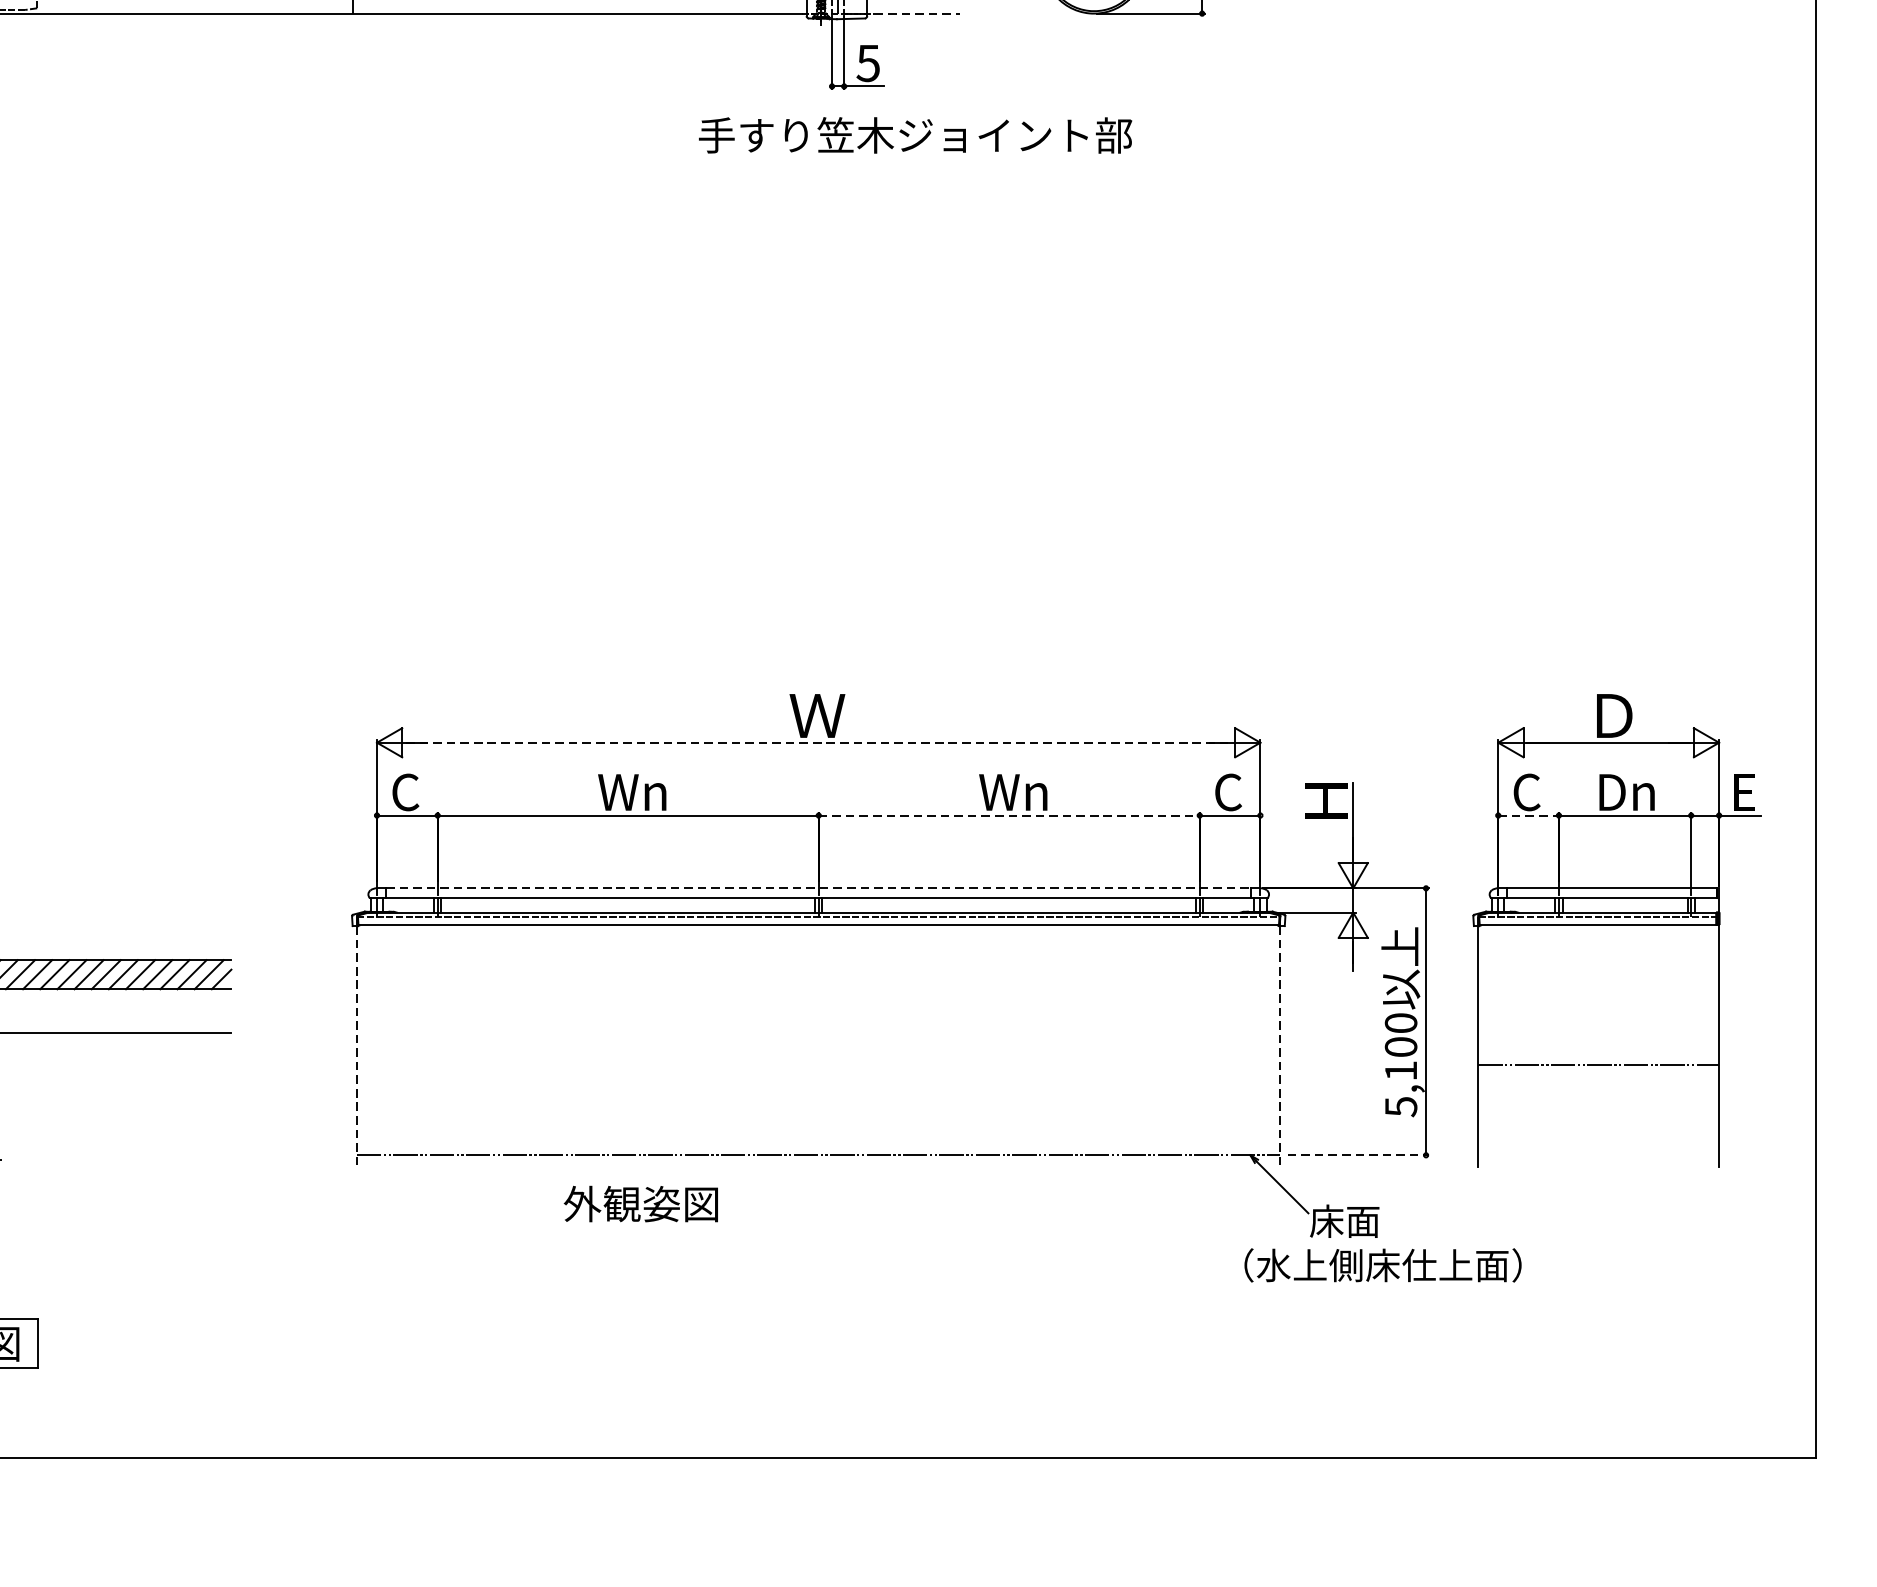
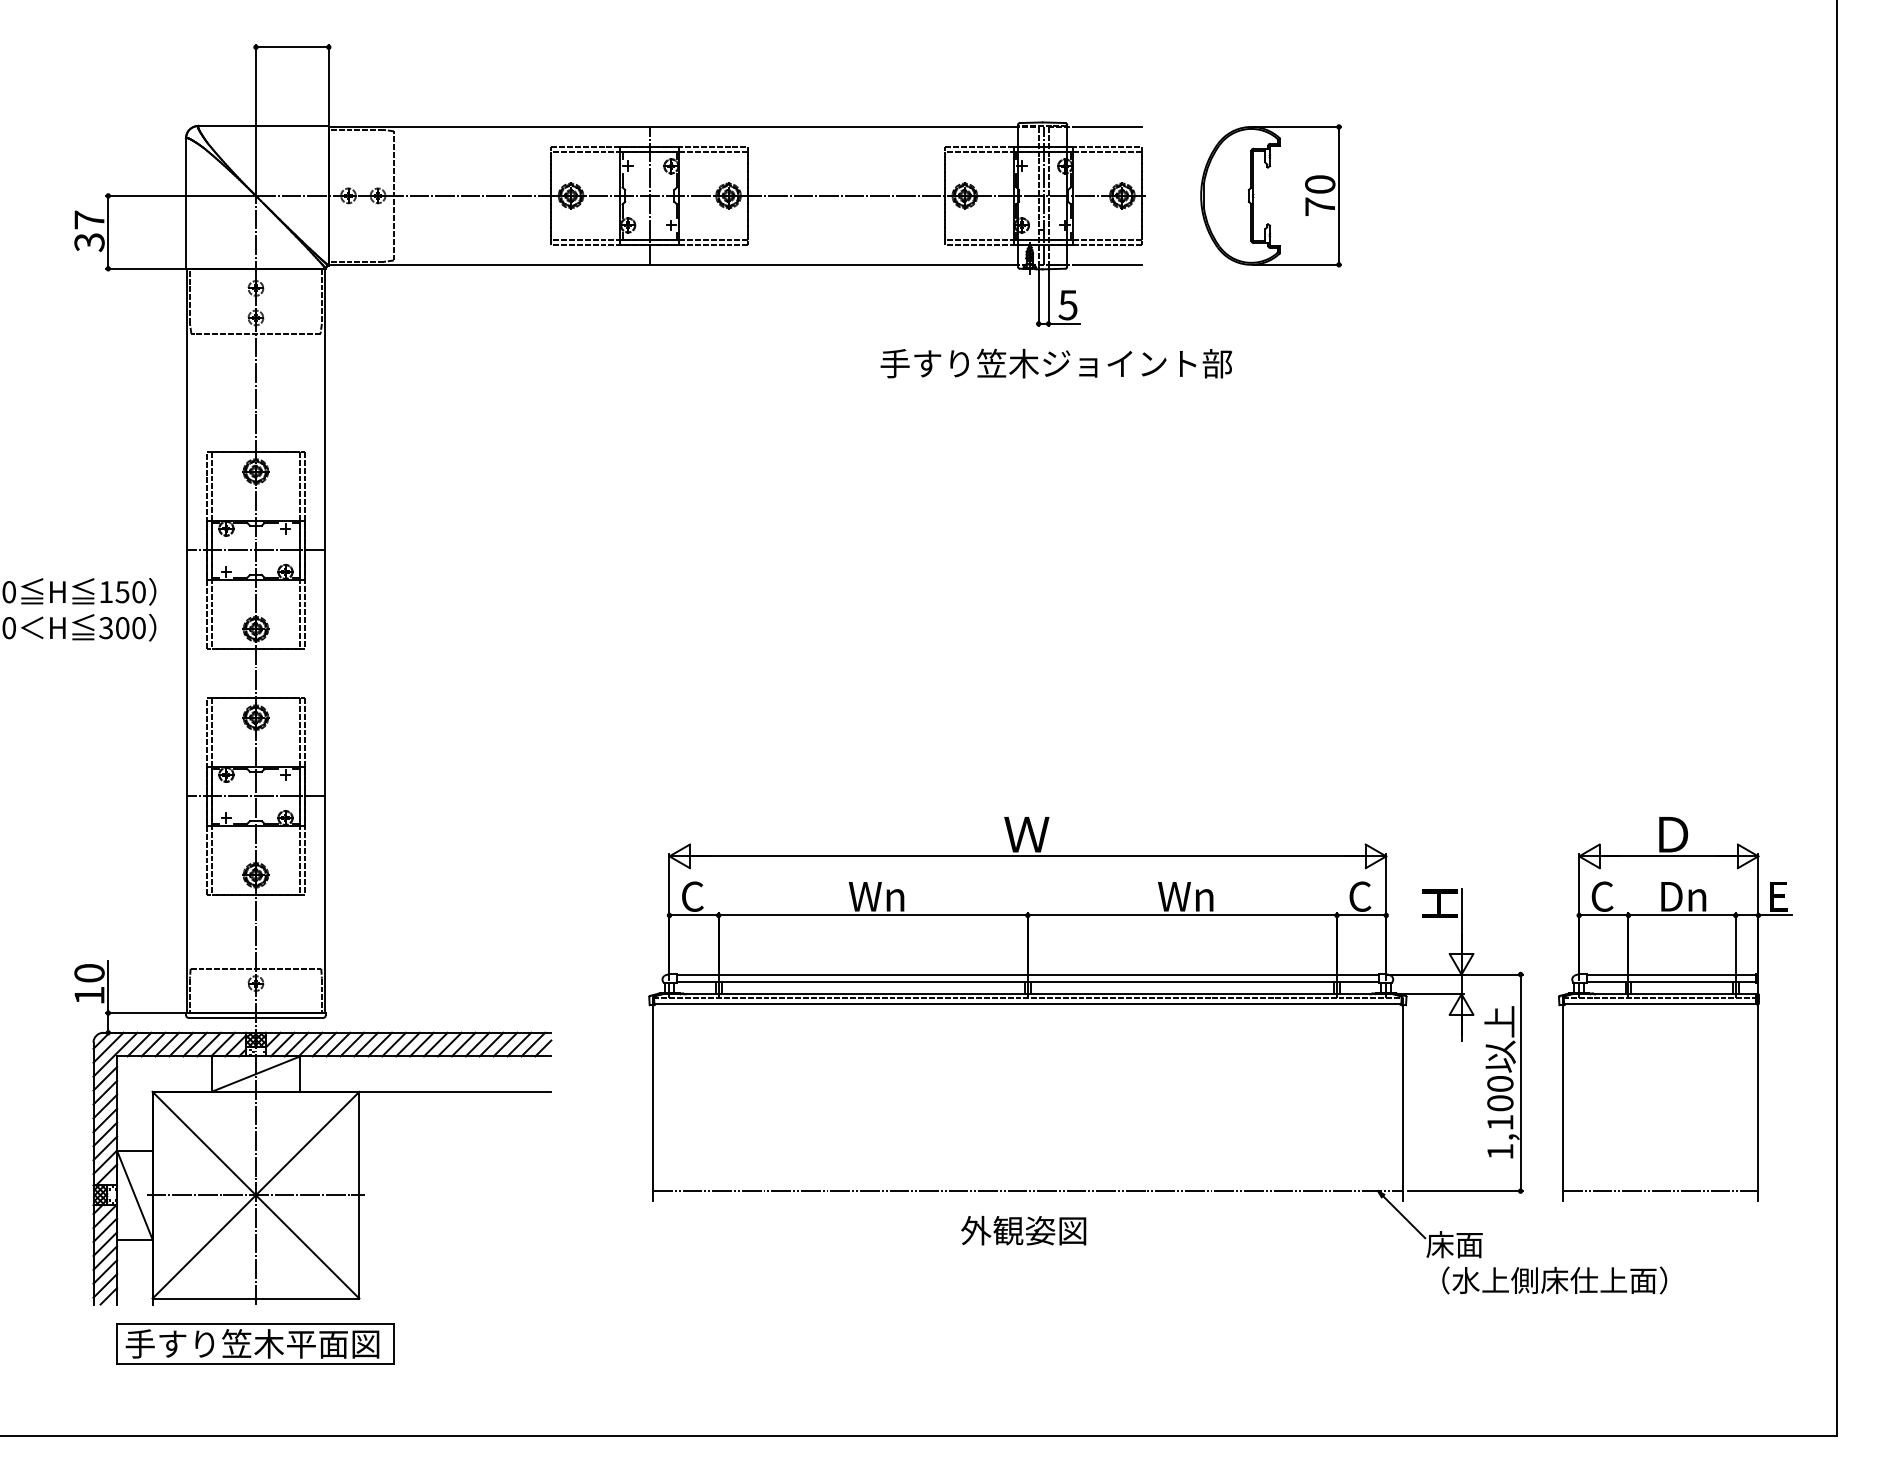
line: (918, 13) -> (1108, 264), dashed -> solid
text: (915, 135) -> (1056, 363), moved
line: (818, 742) -> (1027, 856), dashed -> solid
line: (1009, 815) -> (1182, 915), dashed -> solid
line: (1528, 815) -> (1603, 915), dashed -> solid
line: (819, 888) -> (1028, 974), dashed -> solid
line: (357, 1047) -> (653, 1103), dashed -> solid
line: (1280, 1047) -> (1402, 1103), dashed -> solid
line: (1598, 1065) -> (1660, 1191), moved
text: (1401, 1107) -> (1500, 1152), 5,100 -> 1,100
line: (1359, 1155) -> (1466, 1191), dashed -> solid
text: (640, 1203) -> (1023, 1230), moved
text: (1382, 1265) -> (1554, 1280), moved

